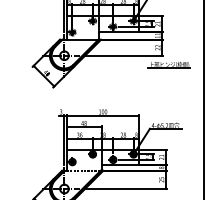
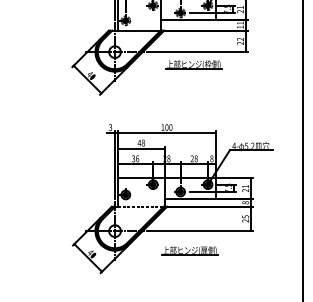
part: (168, 64) -> (193, 64), moved

